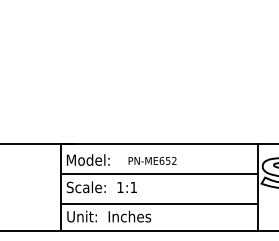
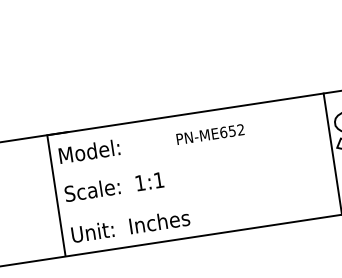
text: (152, 160) -> (210, 133), moved
line: (158, 174) -> (190, 156), removed
line: (158, 204) -> (197, 198), removed

